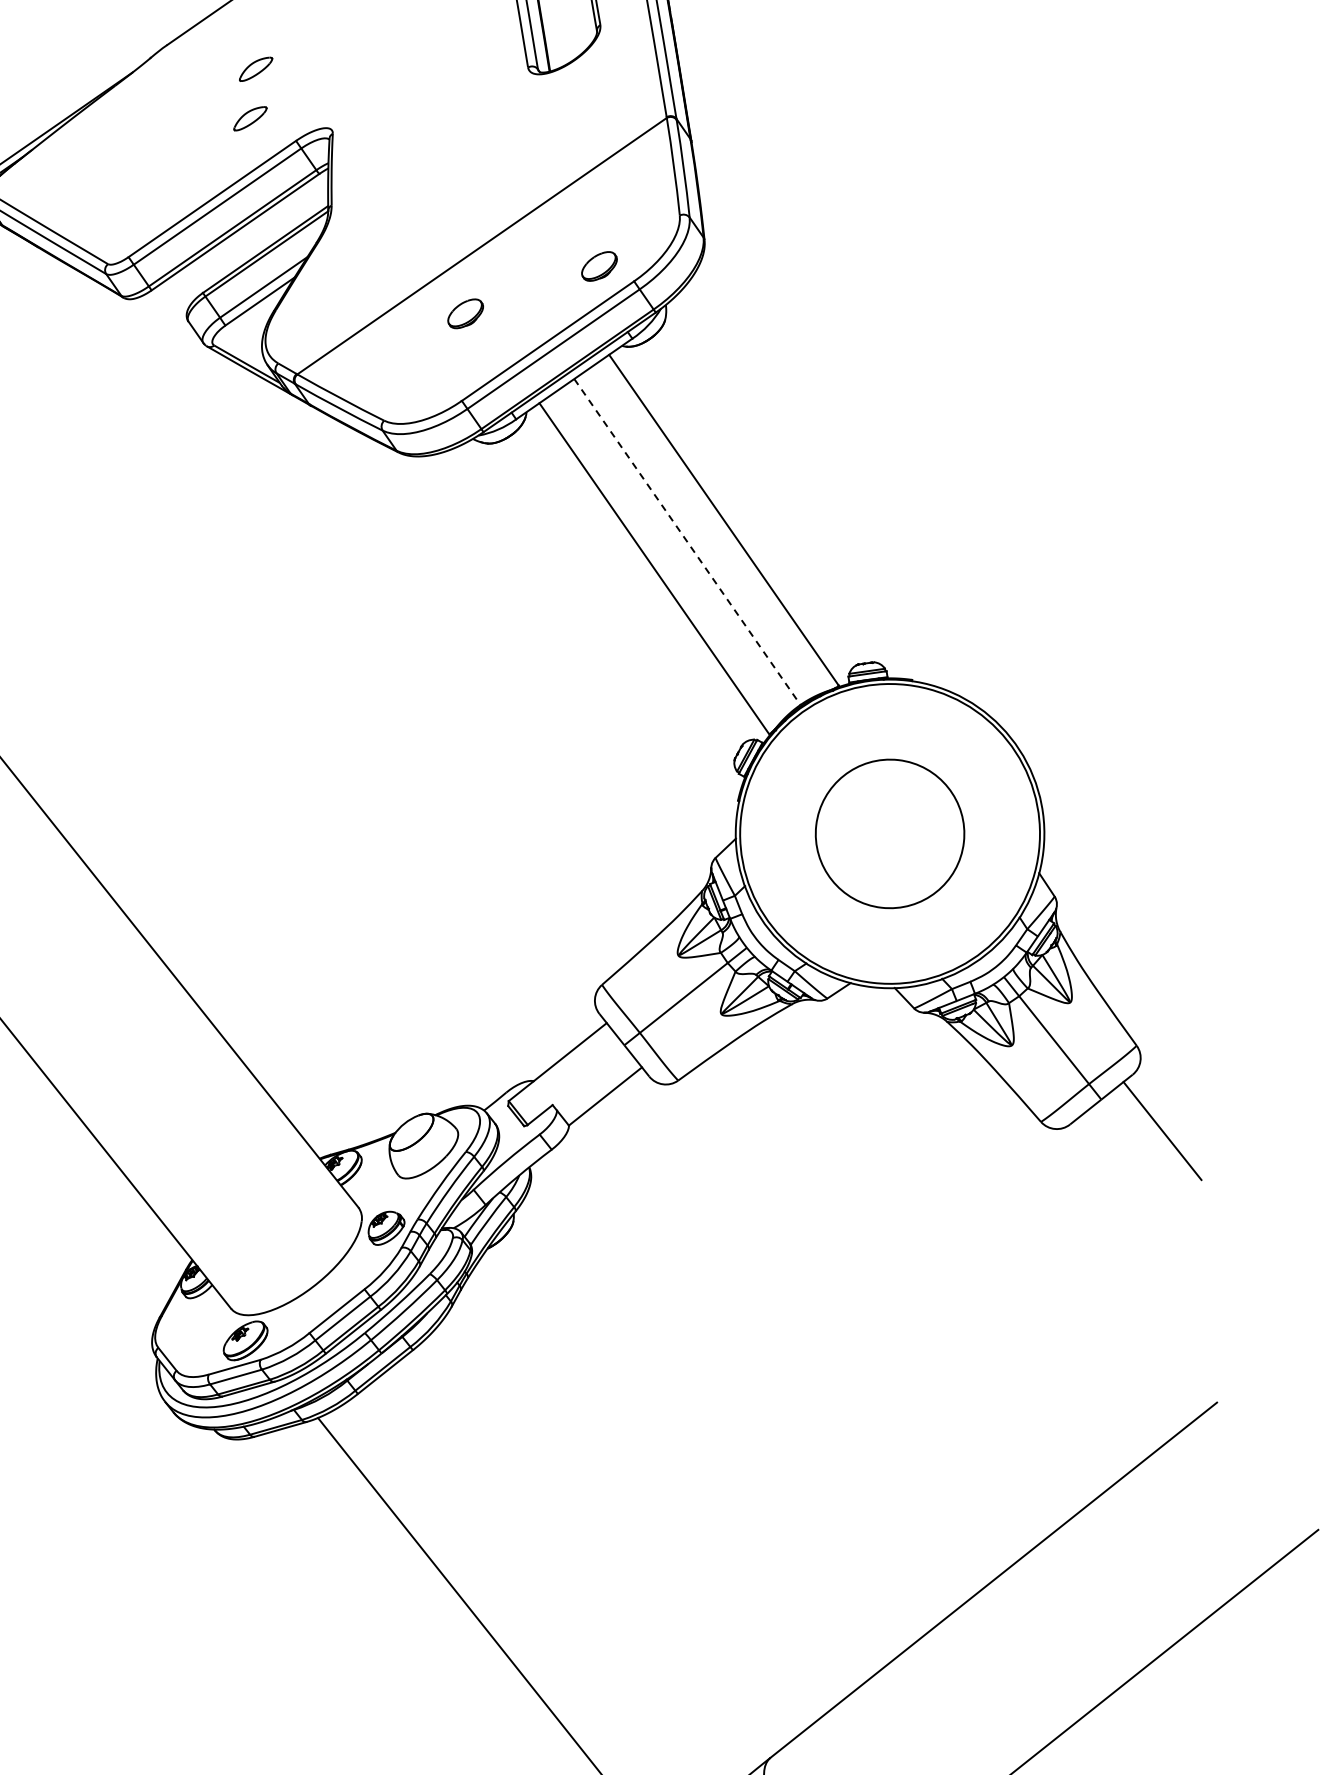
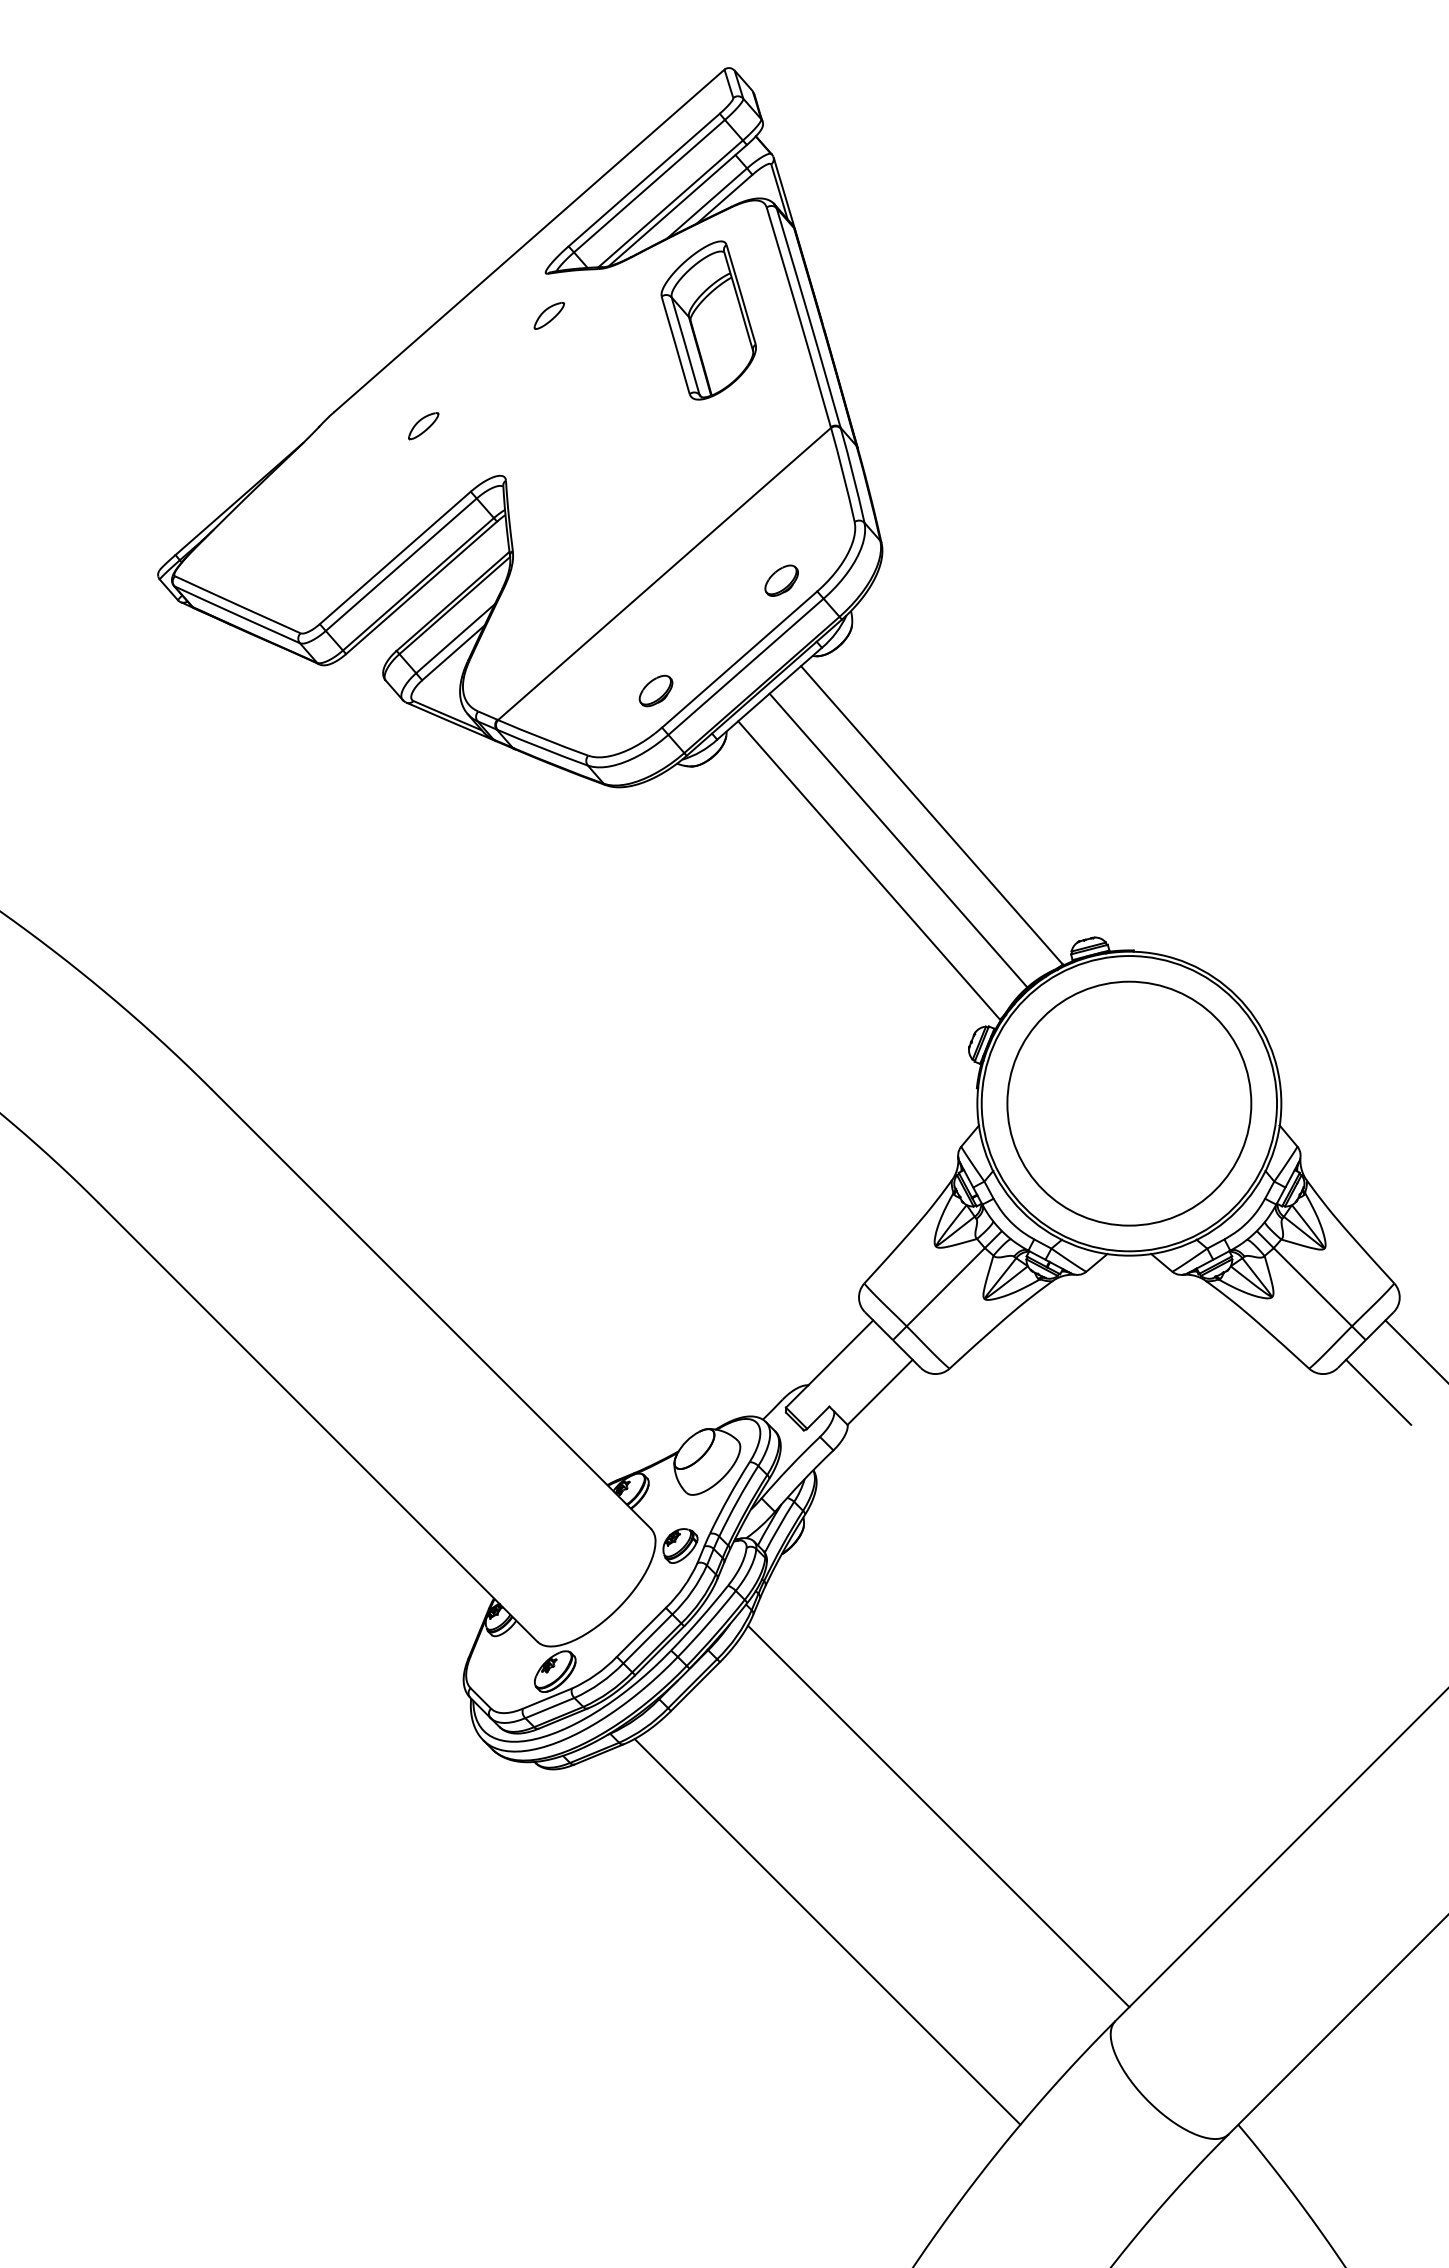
part: (250, 119) -> (423, 475), removed
part: (465, 313) -> (655, 690), moved
line: (687, 541) -> (898, 840), dashed -> solid
circle: (890, 833) -> (1129, 1103), size x1.67
line: (1108, 1152) -> (1378, 1391), added
line: (615, 1531) -> (938, 1816), added

